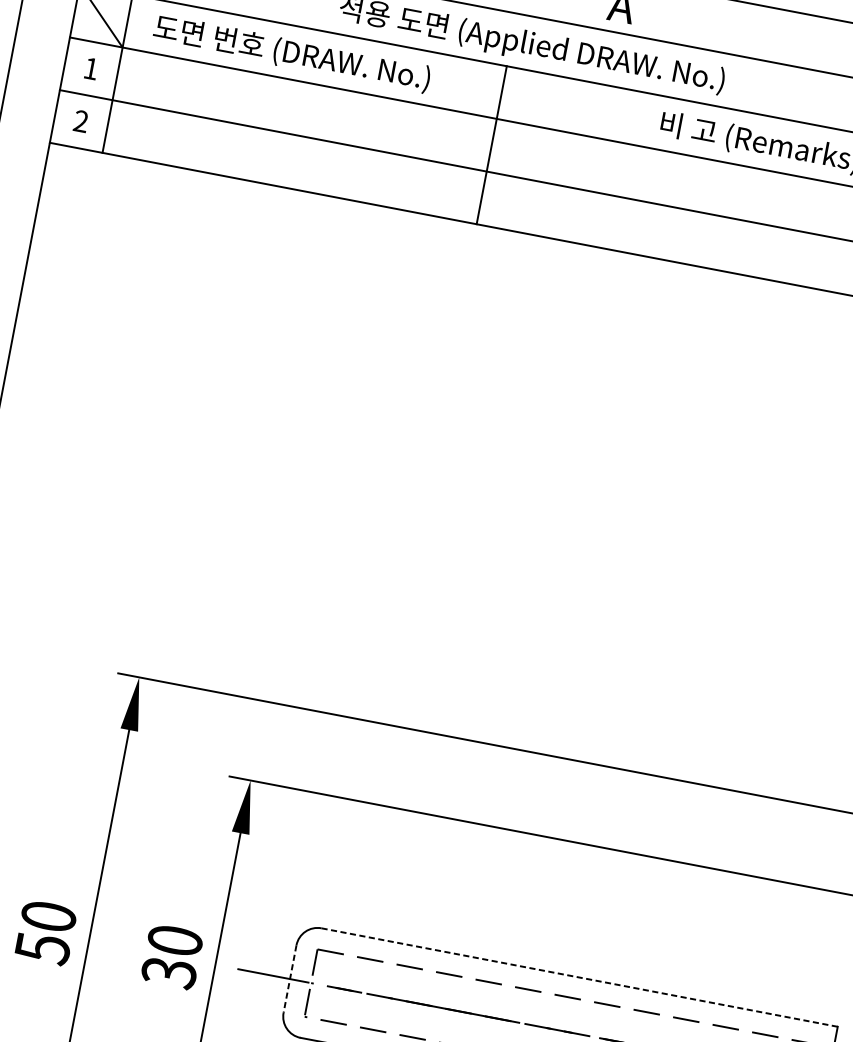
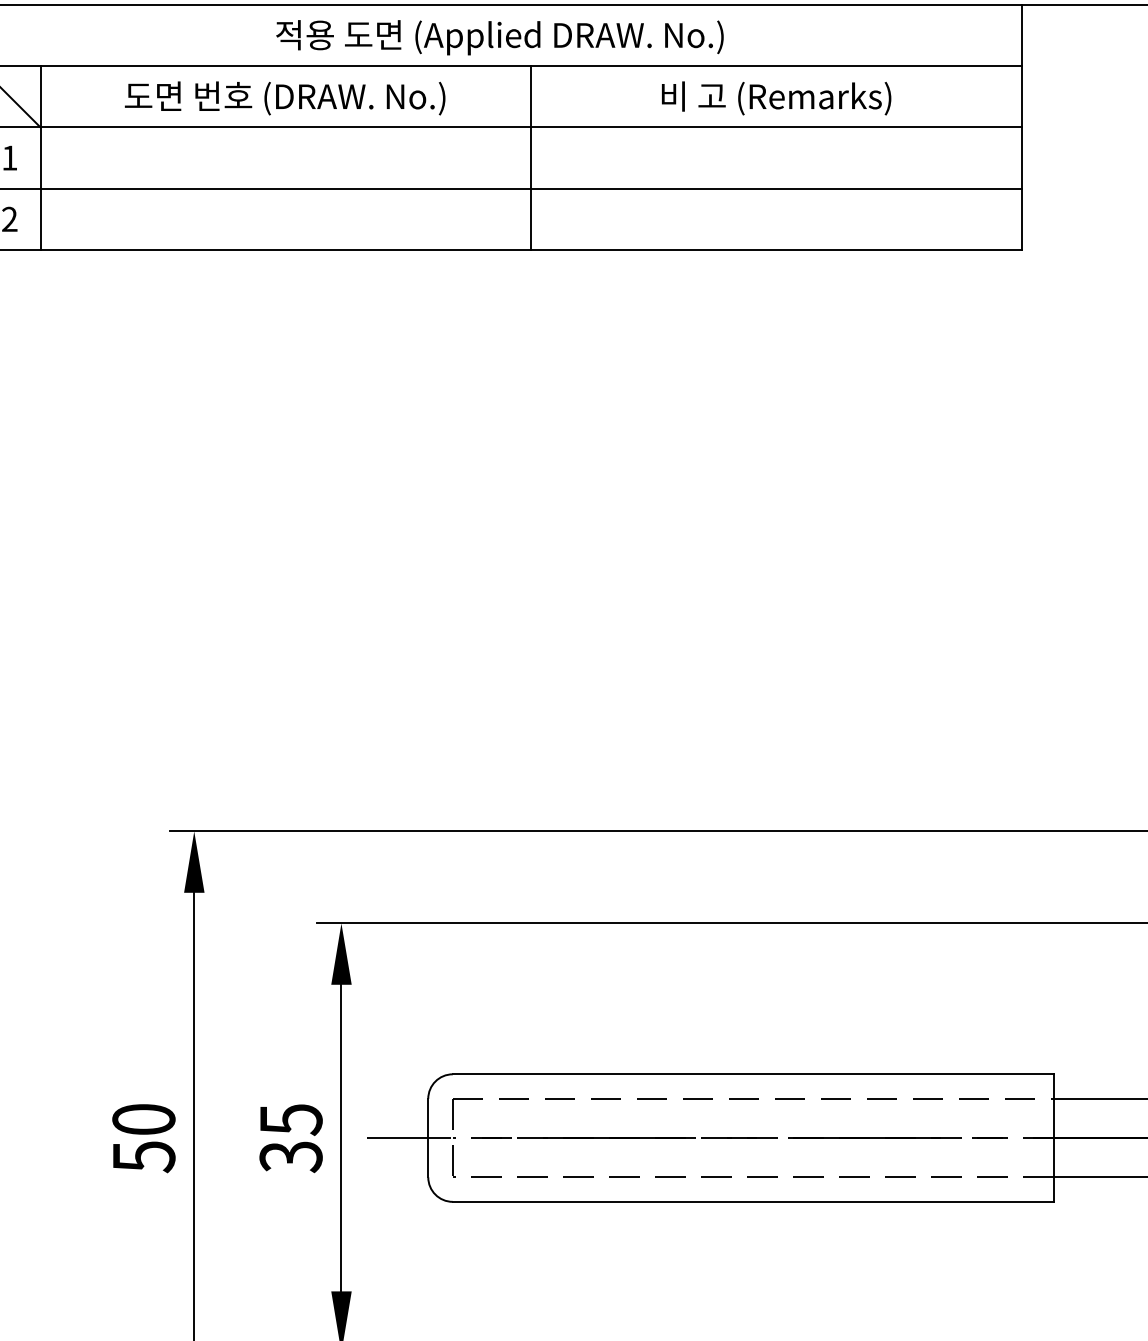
text: (292, 54) -> (285, 98), moved
line: (491, 145) -> (531, 158), moved
text: (174, 941) -> (290, 1120), 30 -> 35
line: (579, 977) -> (753, 1074), dashed -> solid
line: (290, 979) -> (428, 1138), dashed -> solid

